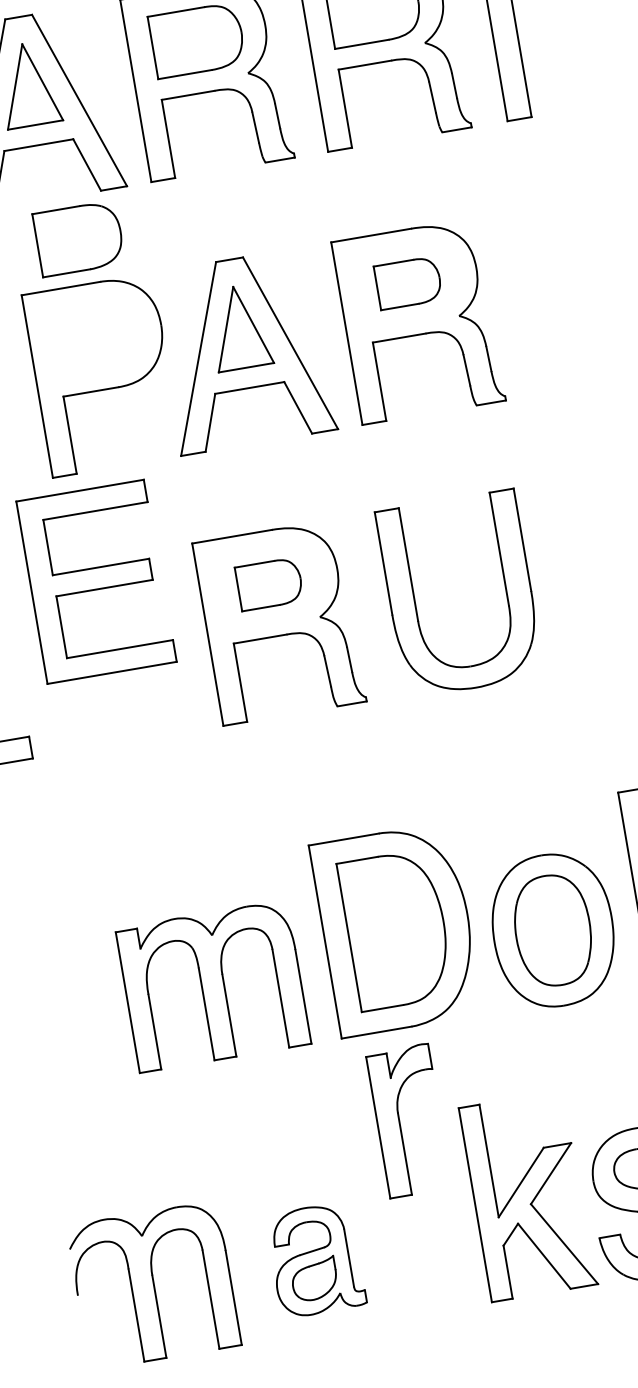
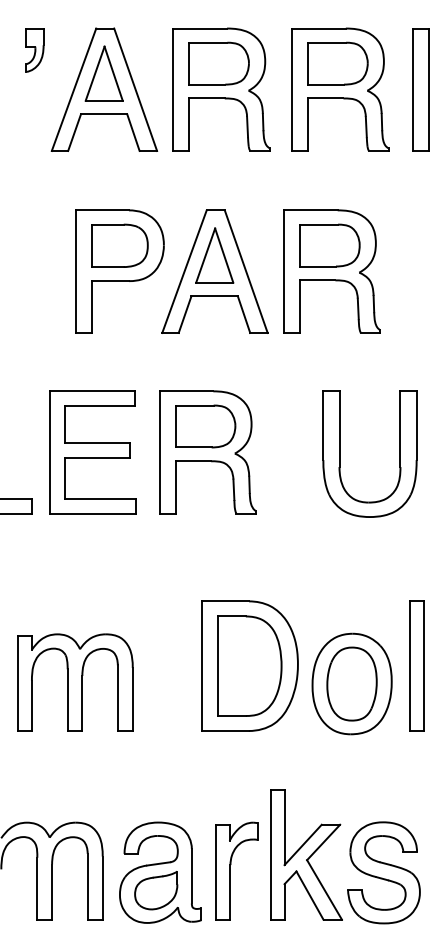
part: (78, 238) -> (119, 245), moved
part: (407, 283) -> (329, 245), size x1.43
part: (95, 581) -> (92, 452), moved
part: (269, 584) -> (205, 426), size x1.43
part: (416, 600) -> (340, 453), moved
part: (213, 986) -> (75, 682), moved
part: (408, 1119) -> (236, 870), moved
part: (315, 1259) -> (160, 872), size x1.43

